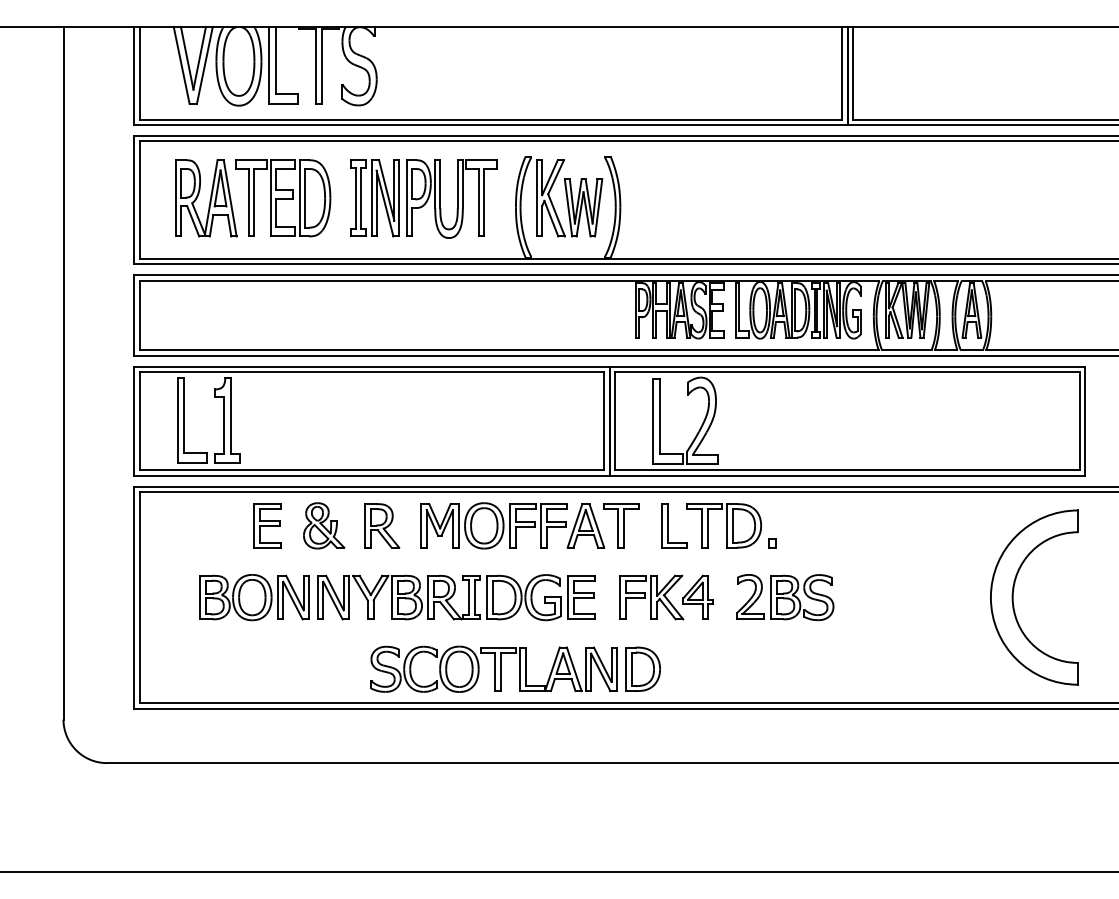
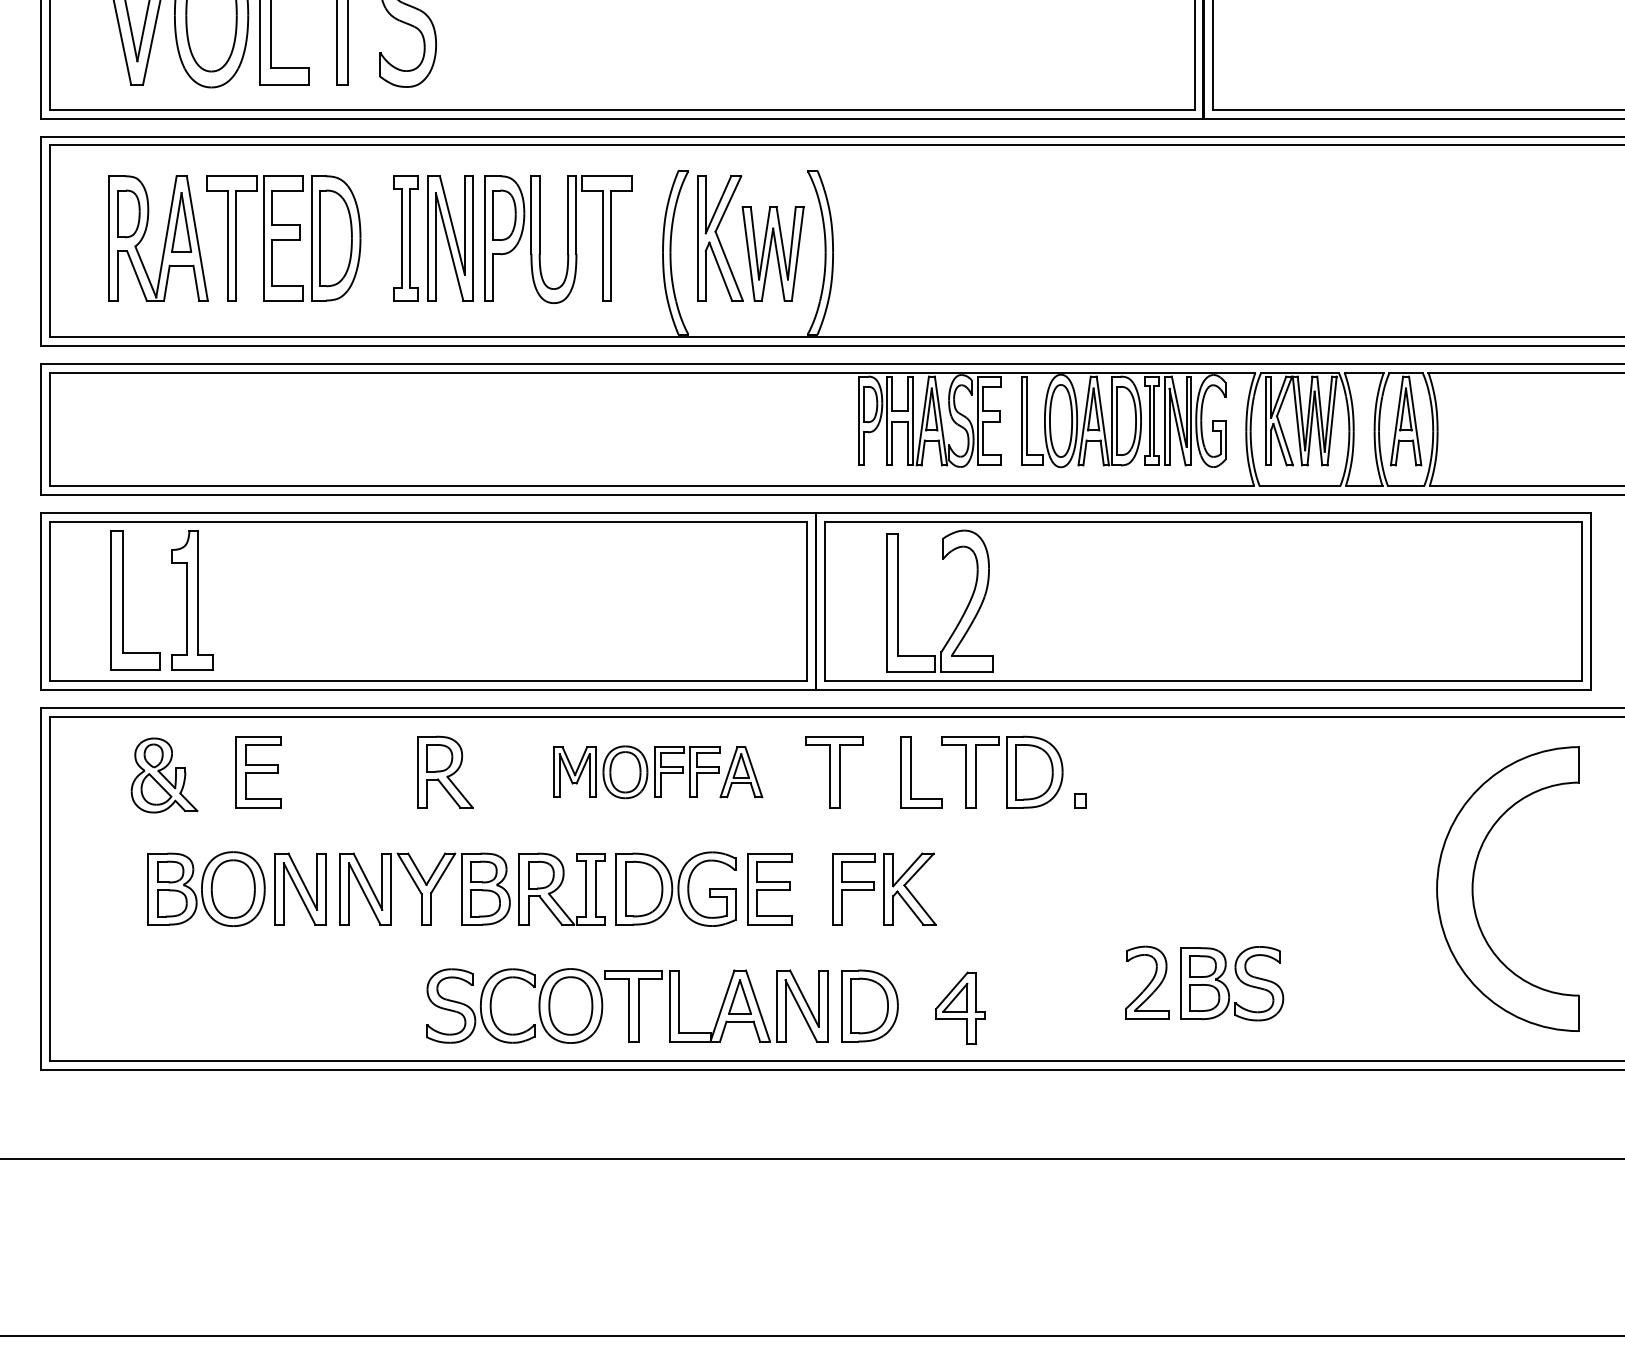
part: (324, 525) -> (165, 774), moved
part: (512, 525) -> (657, 771), size x0.7
part: (697, 596) -> (958, 1006), moved
part: (785, 597) -> (1204, 983), moved

